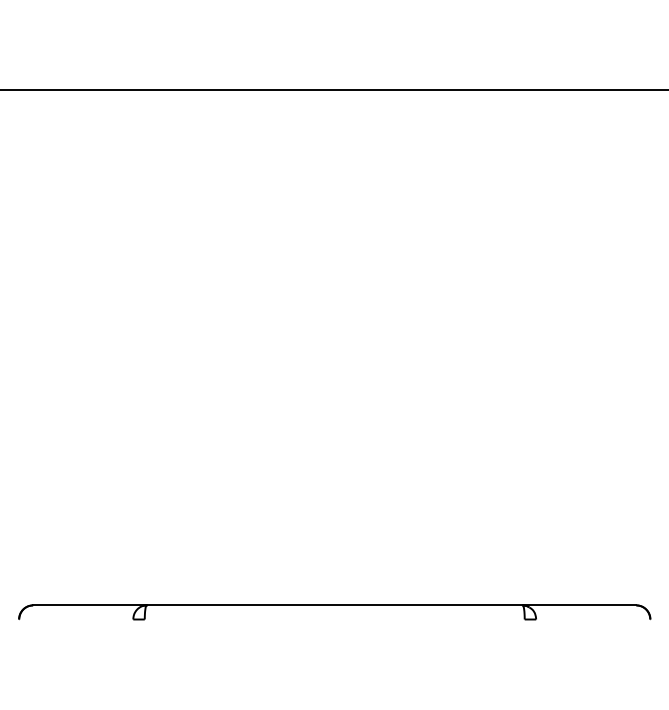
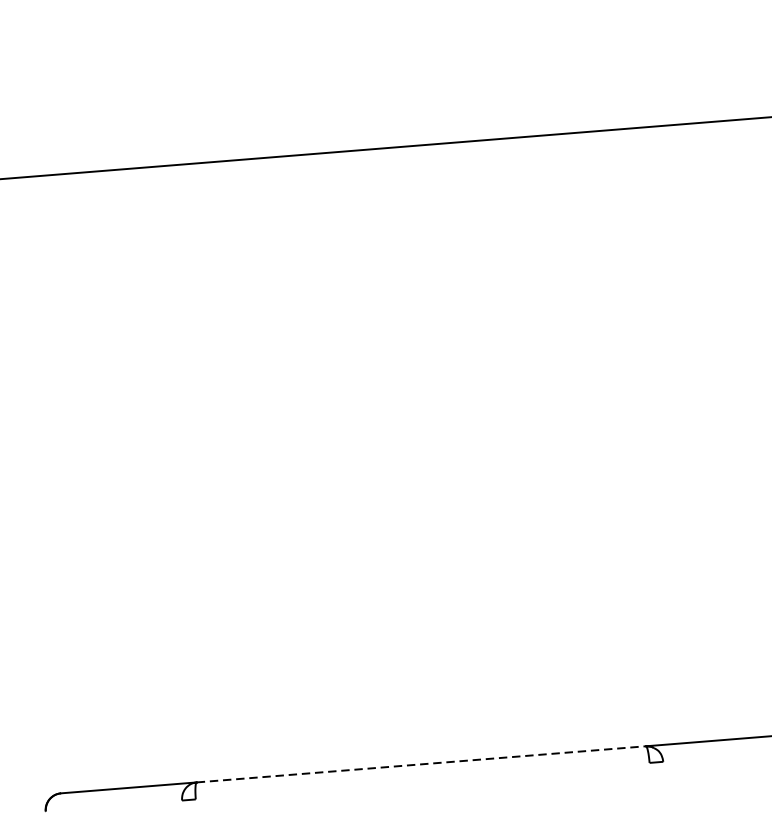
line: (335, 605) -> (422, 764), solid -> dashed

